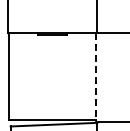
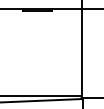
line: (96, 77) -> (81, 53), dashed -> solid

